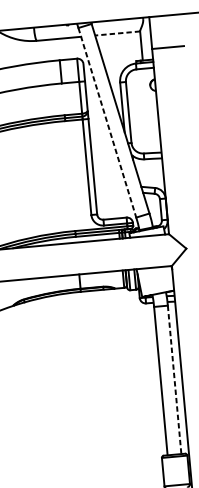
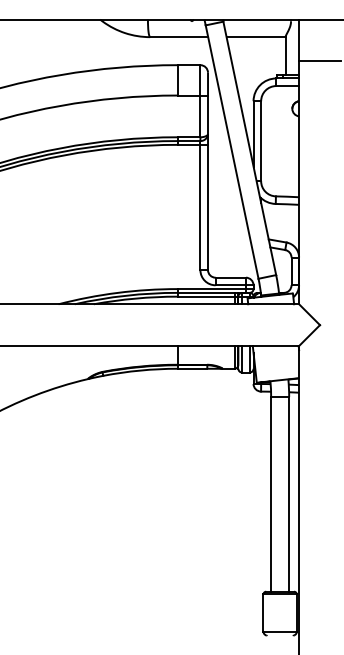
line: (117, 33) -> (255, 37), dashed -> solid
line: (107, 123) -> (232, 152), dashed -> solid
line: (174, 379) -> (289, 494), dashed -> solid

